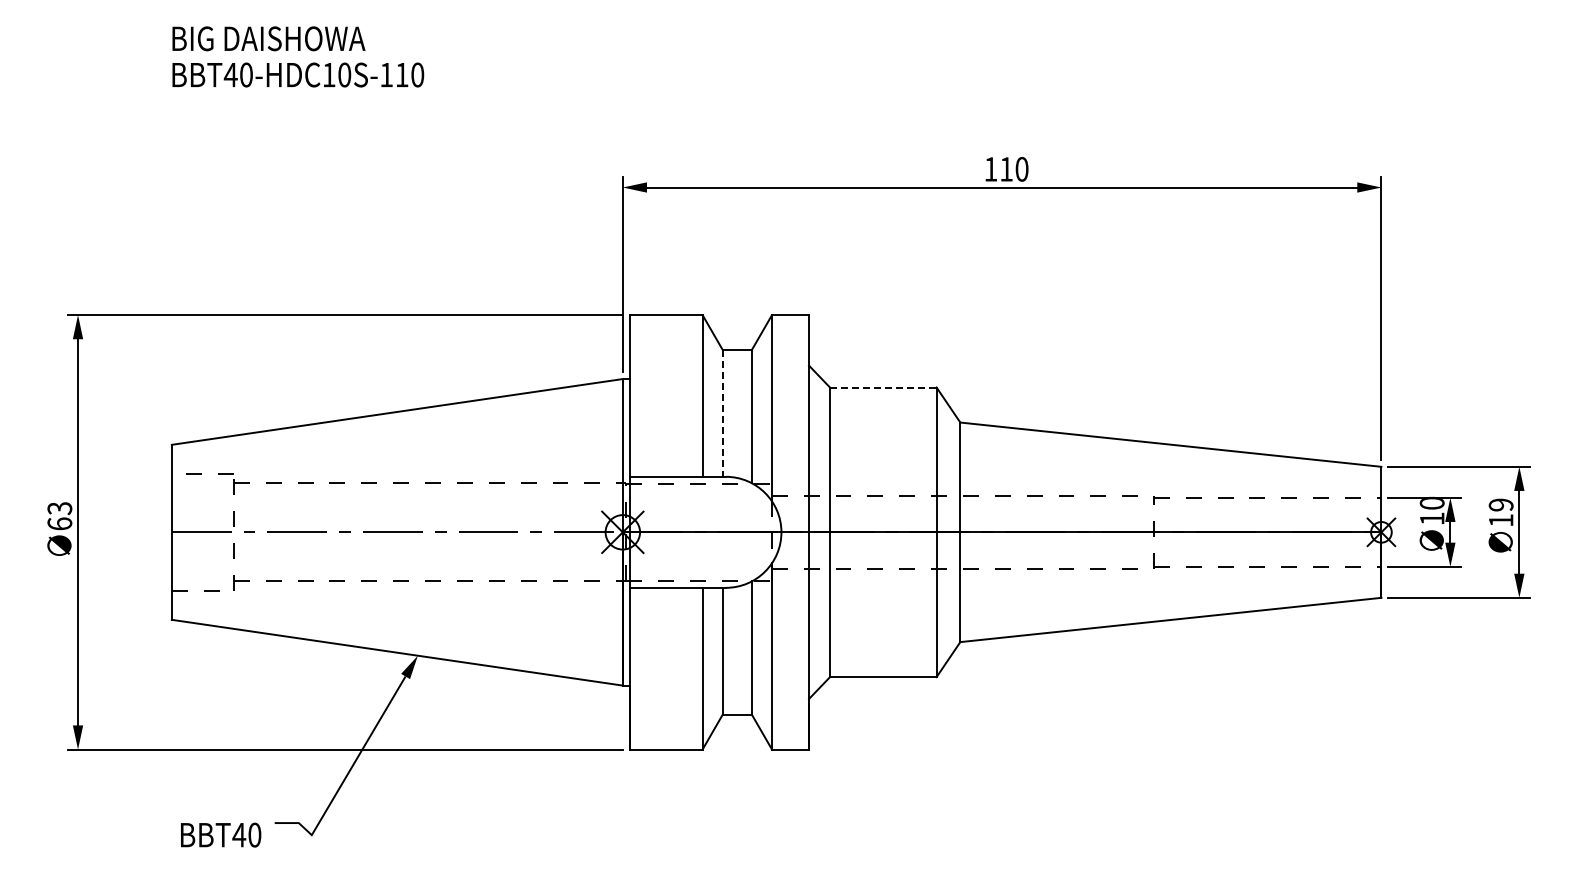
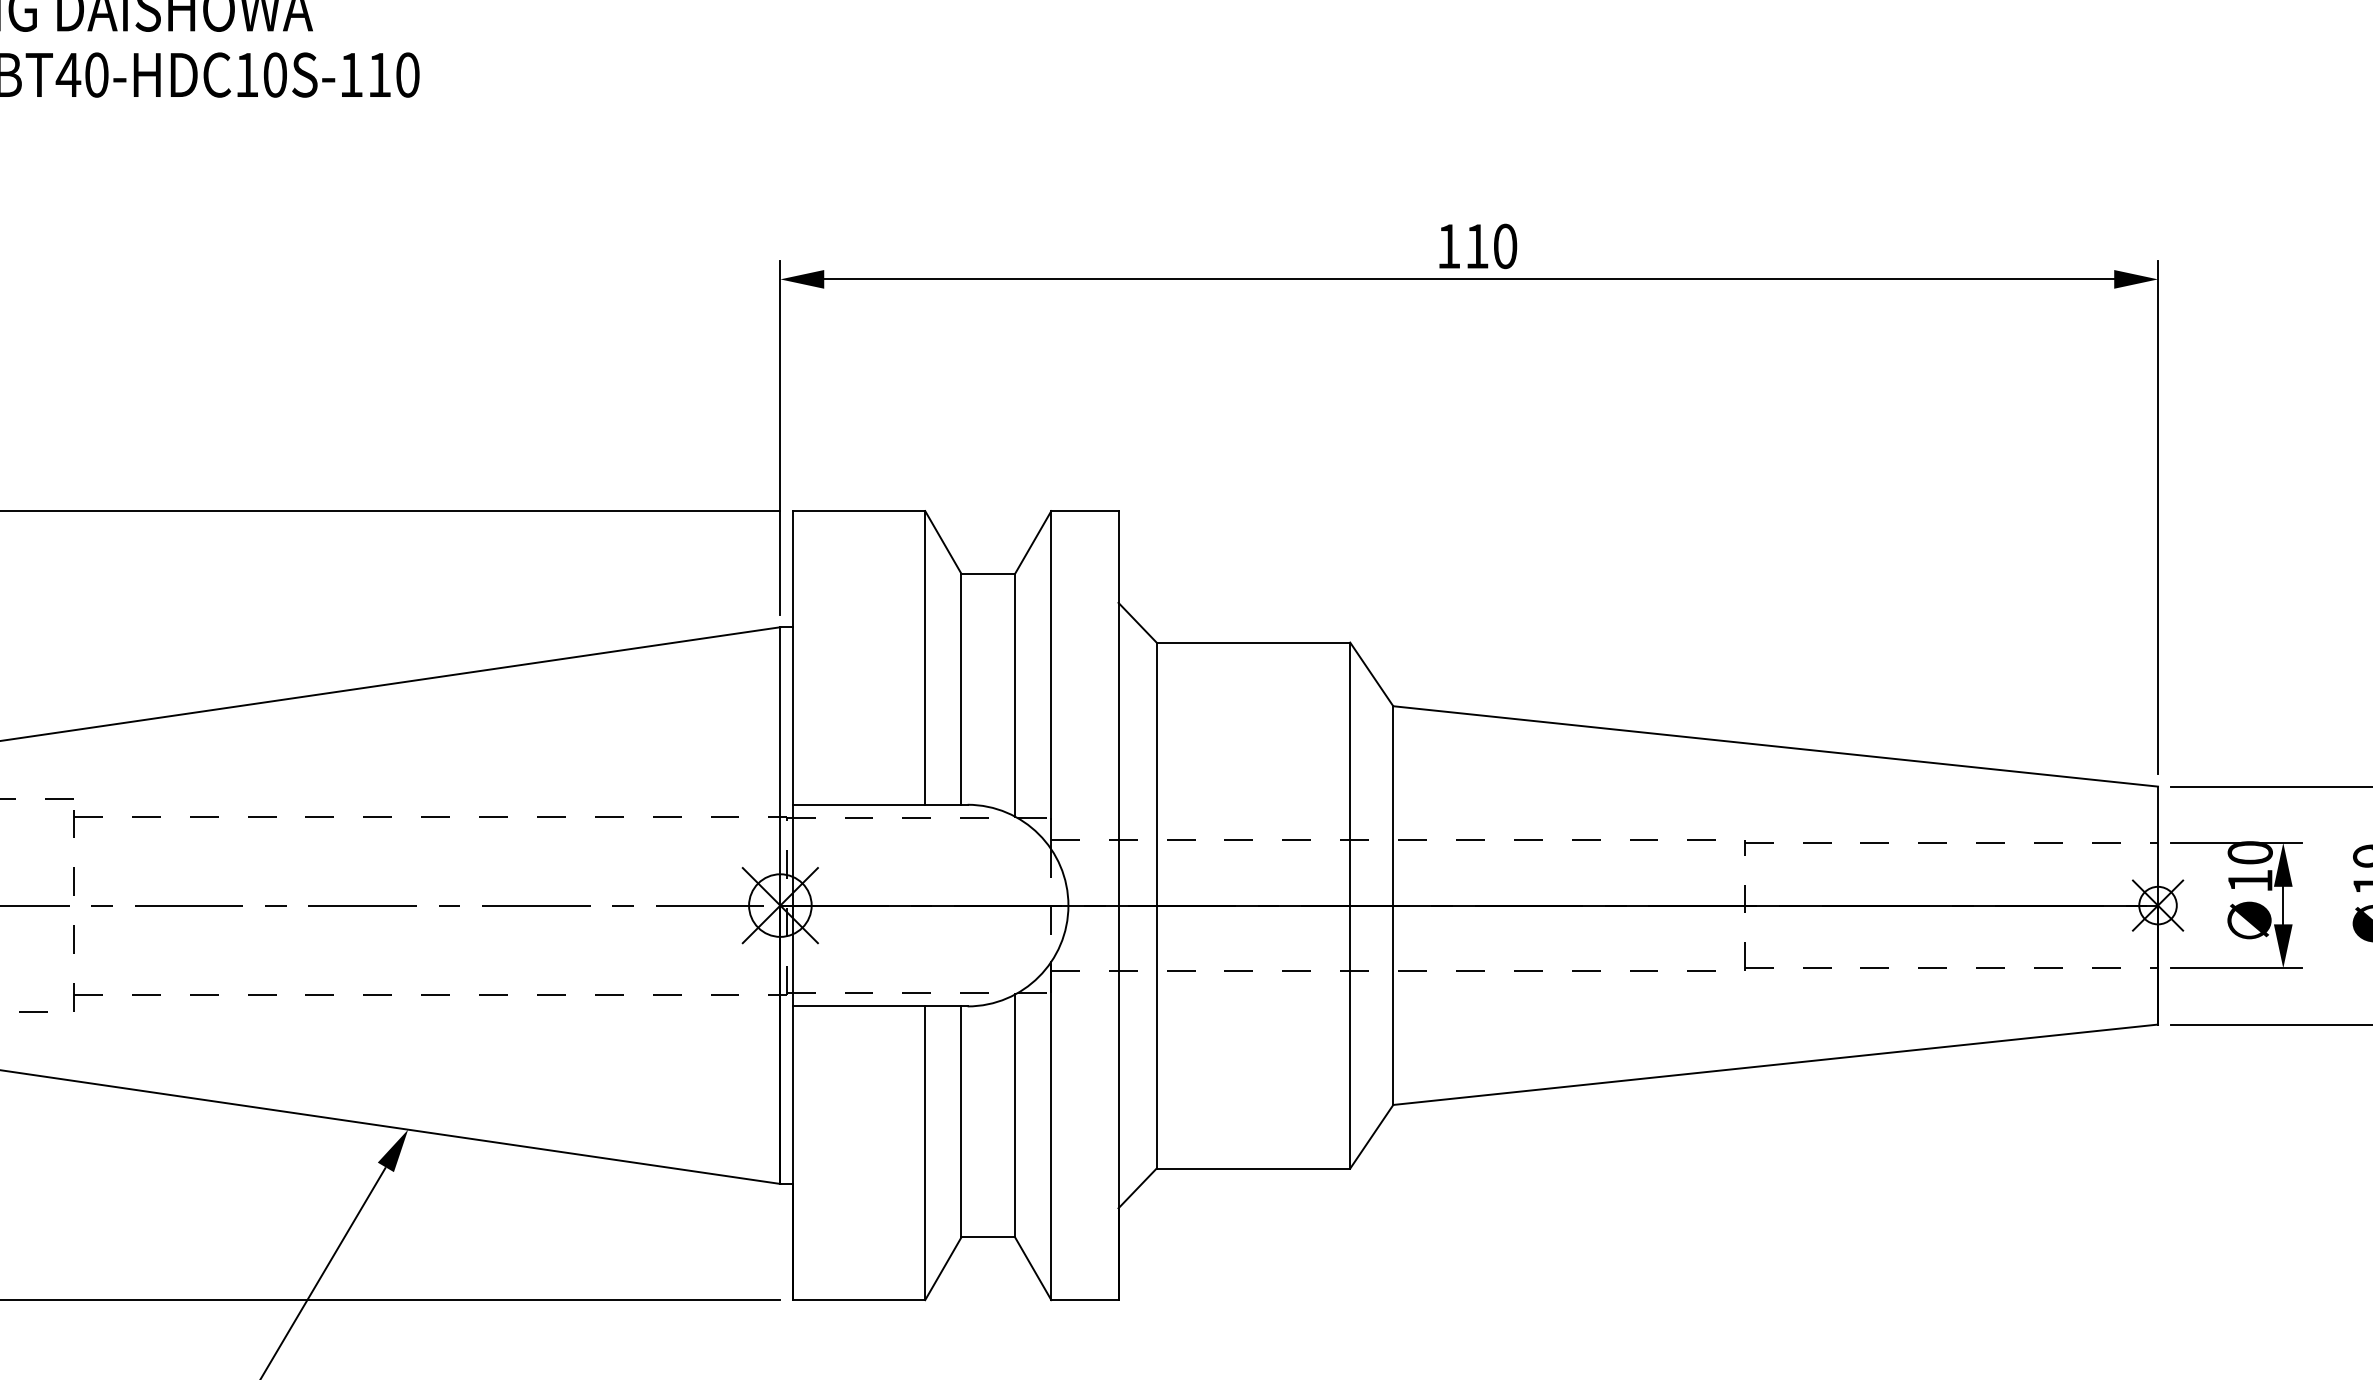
line: (883, 387) -> (1253, 642), dashed -> solid
line: (722, 413) -> (961, 689), dashed -> solid

